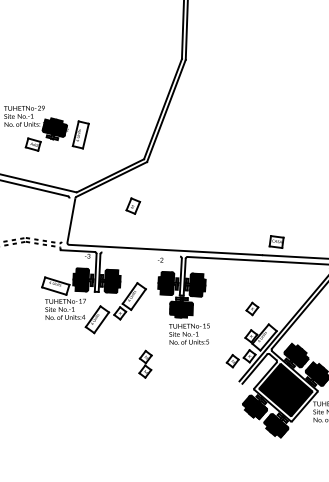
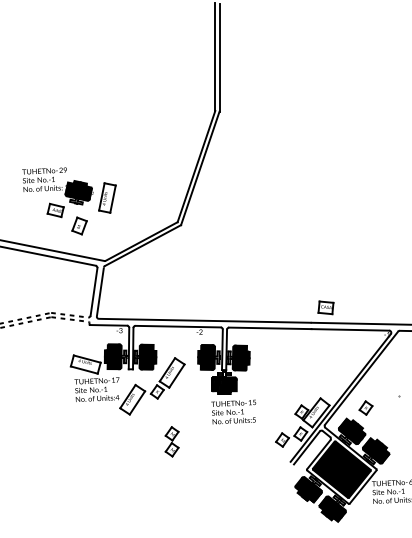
part: (133, 205) -> (79, 225), moved
line: (65, 219) -> (93, 291), added
line: (140, 254) -> (177, 326), added
part: (251, 308) -> (365, 407), moved
part: (145, 364) -> (171, 441), moved

